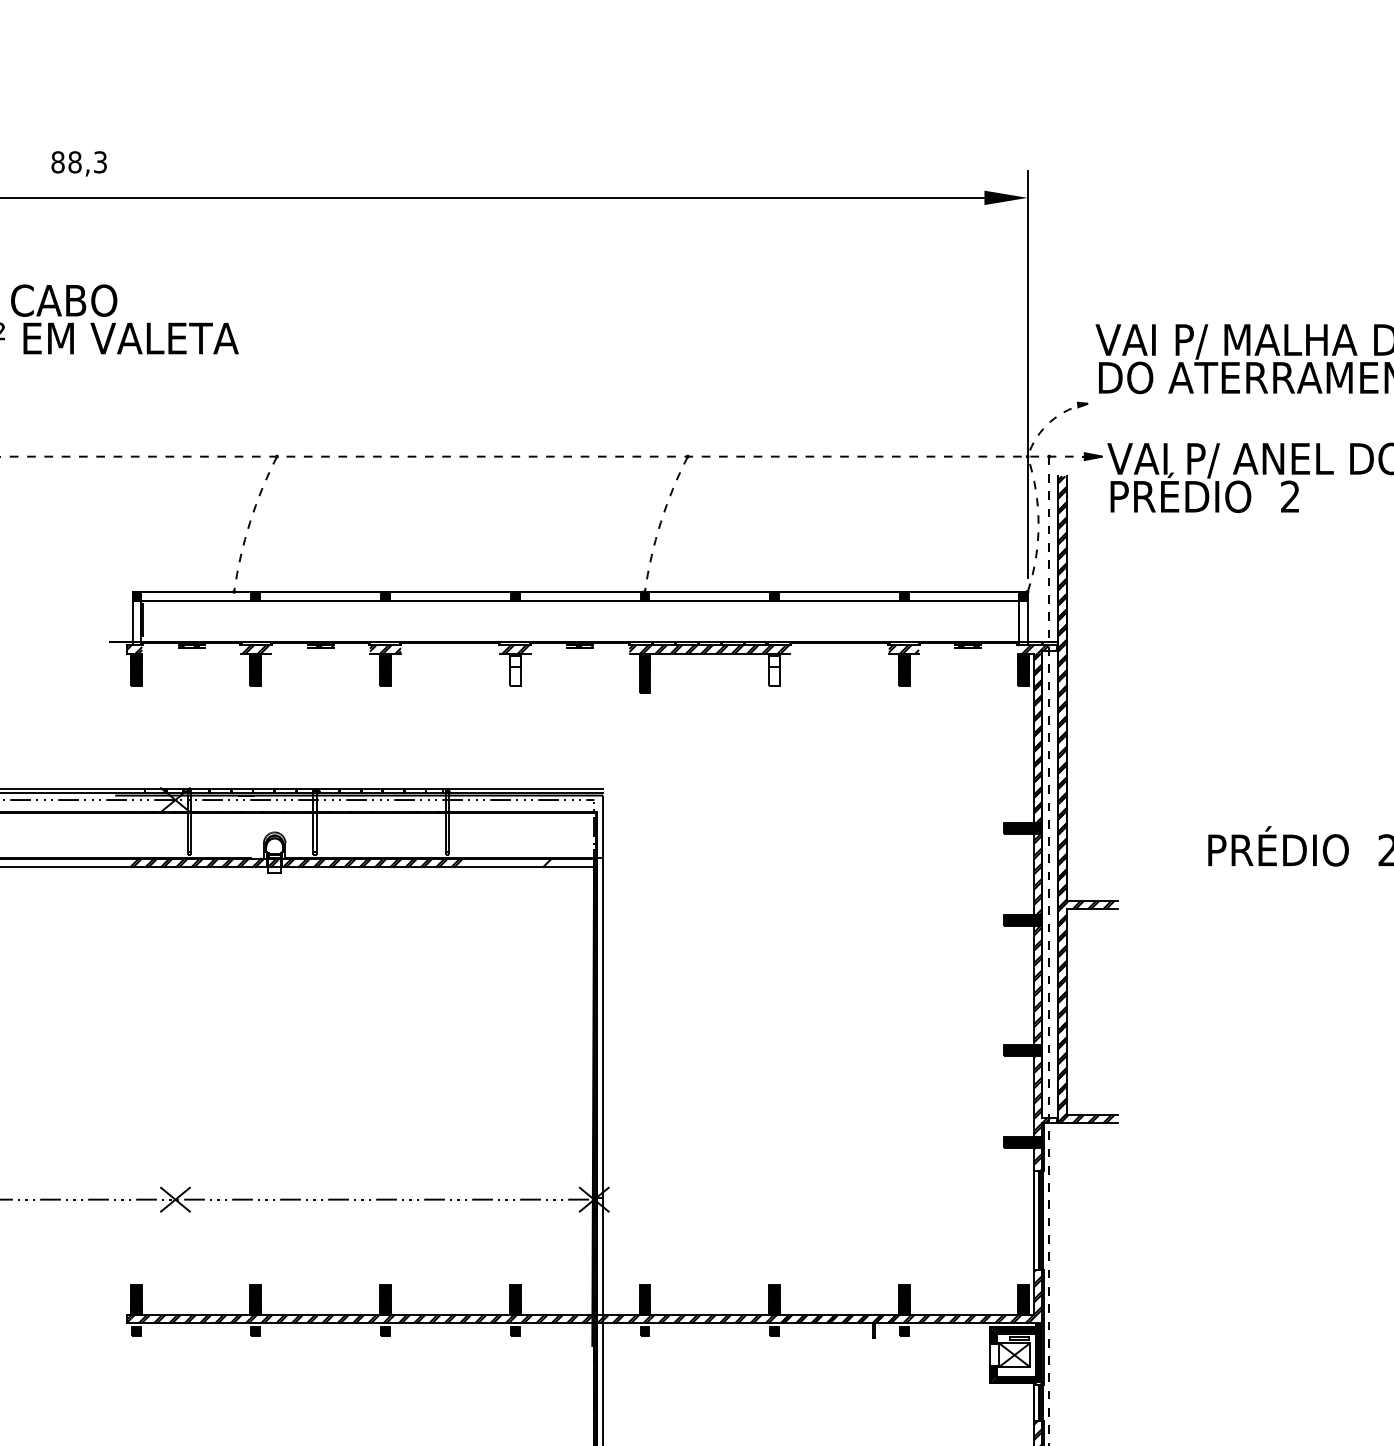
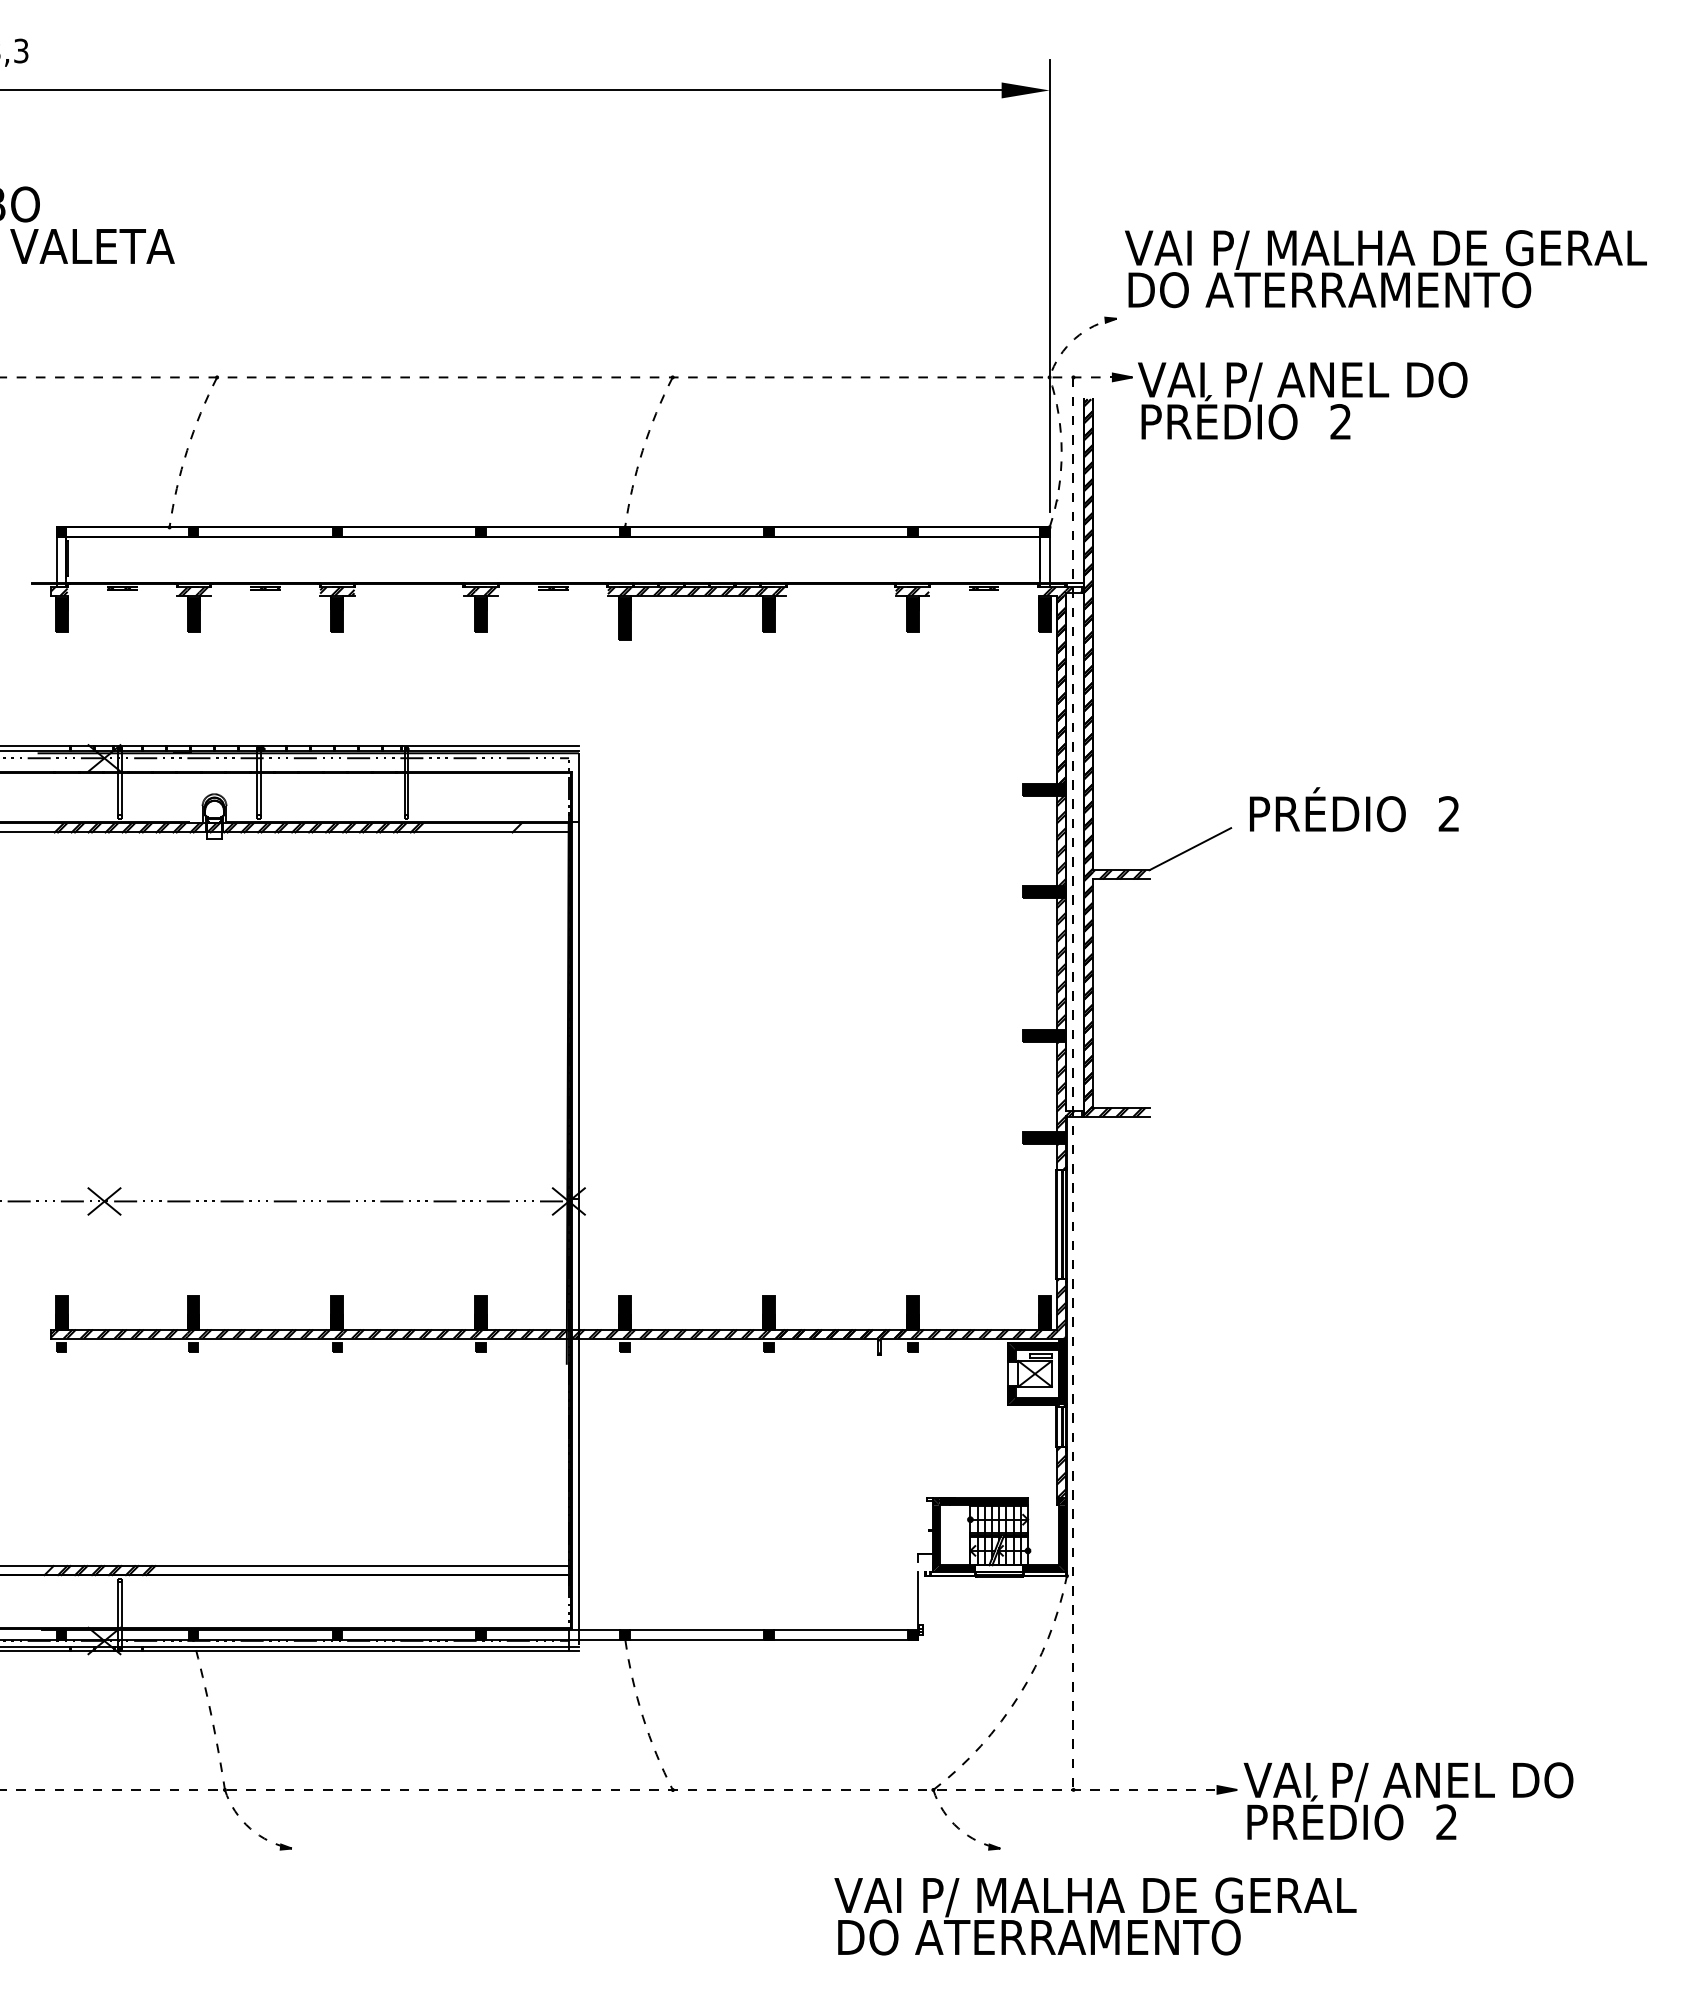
fill: (515, 670) -> (481, 614), added
fill: (775, 670) -> (769, 614), added
line: (1154, 882) -> (1190, 849), added

